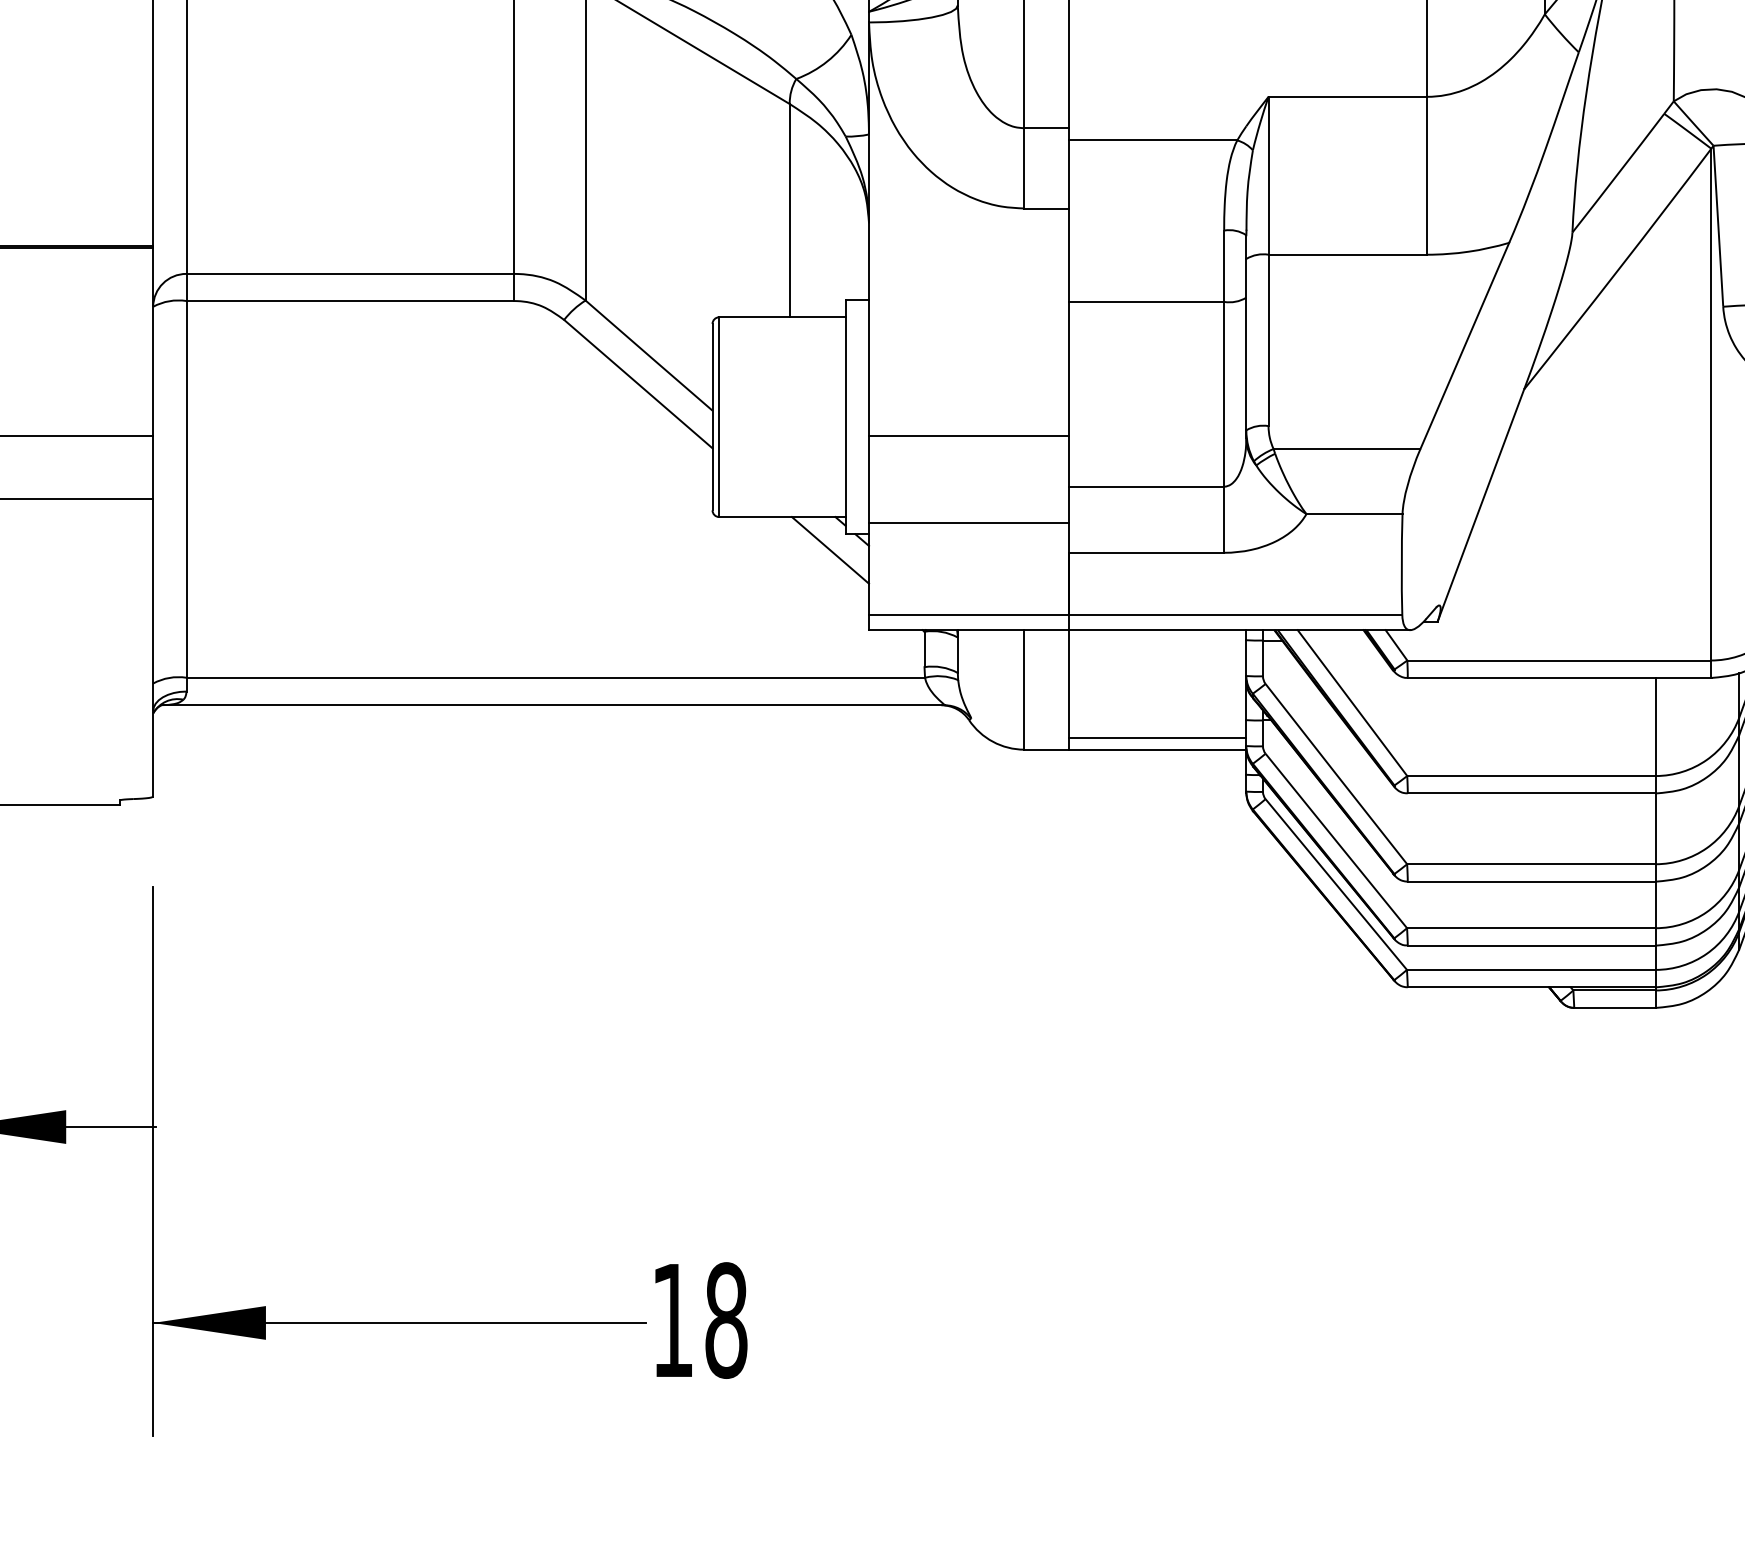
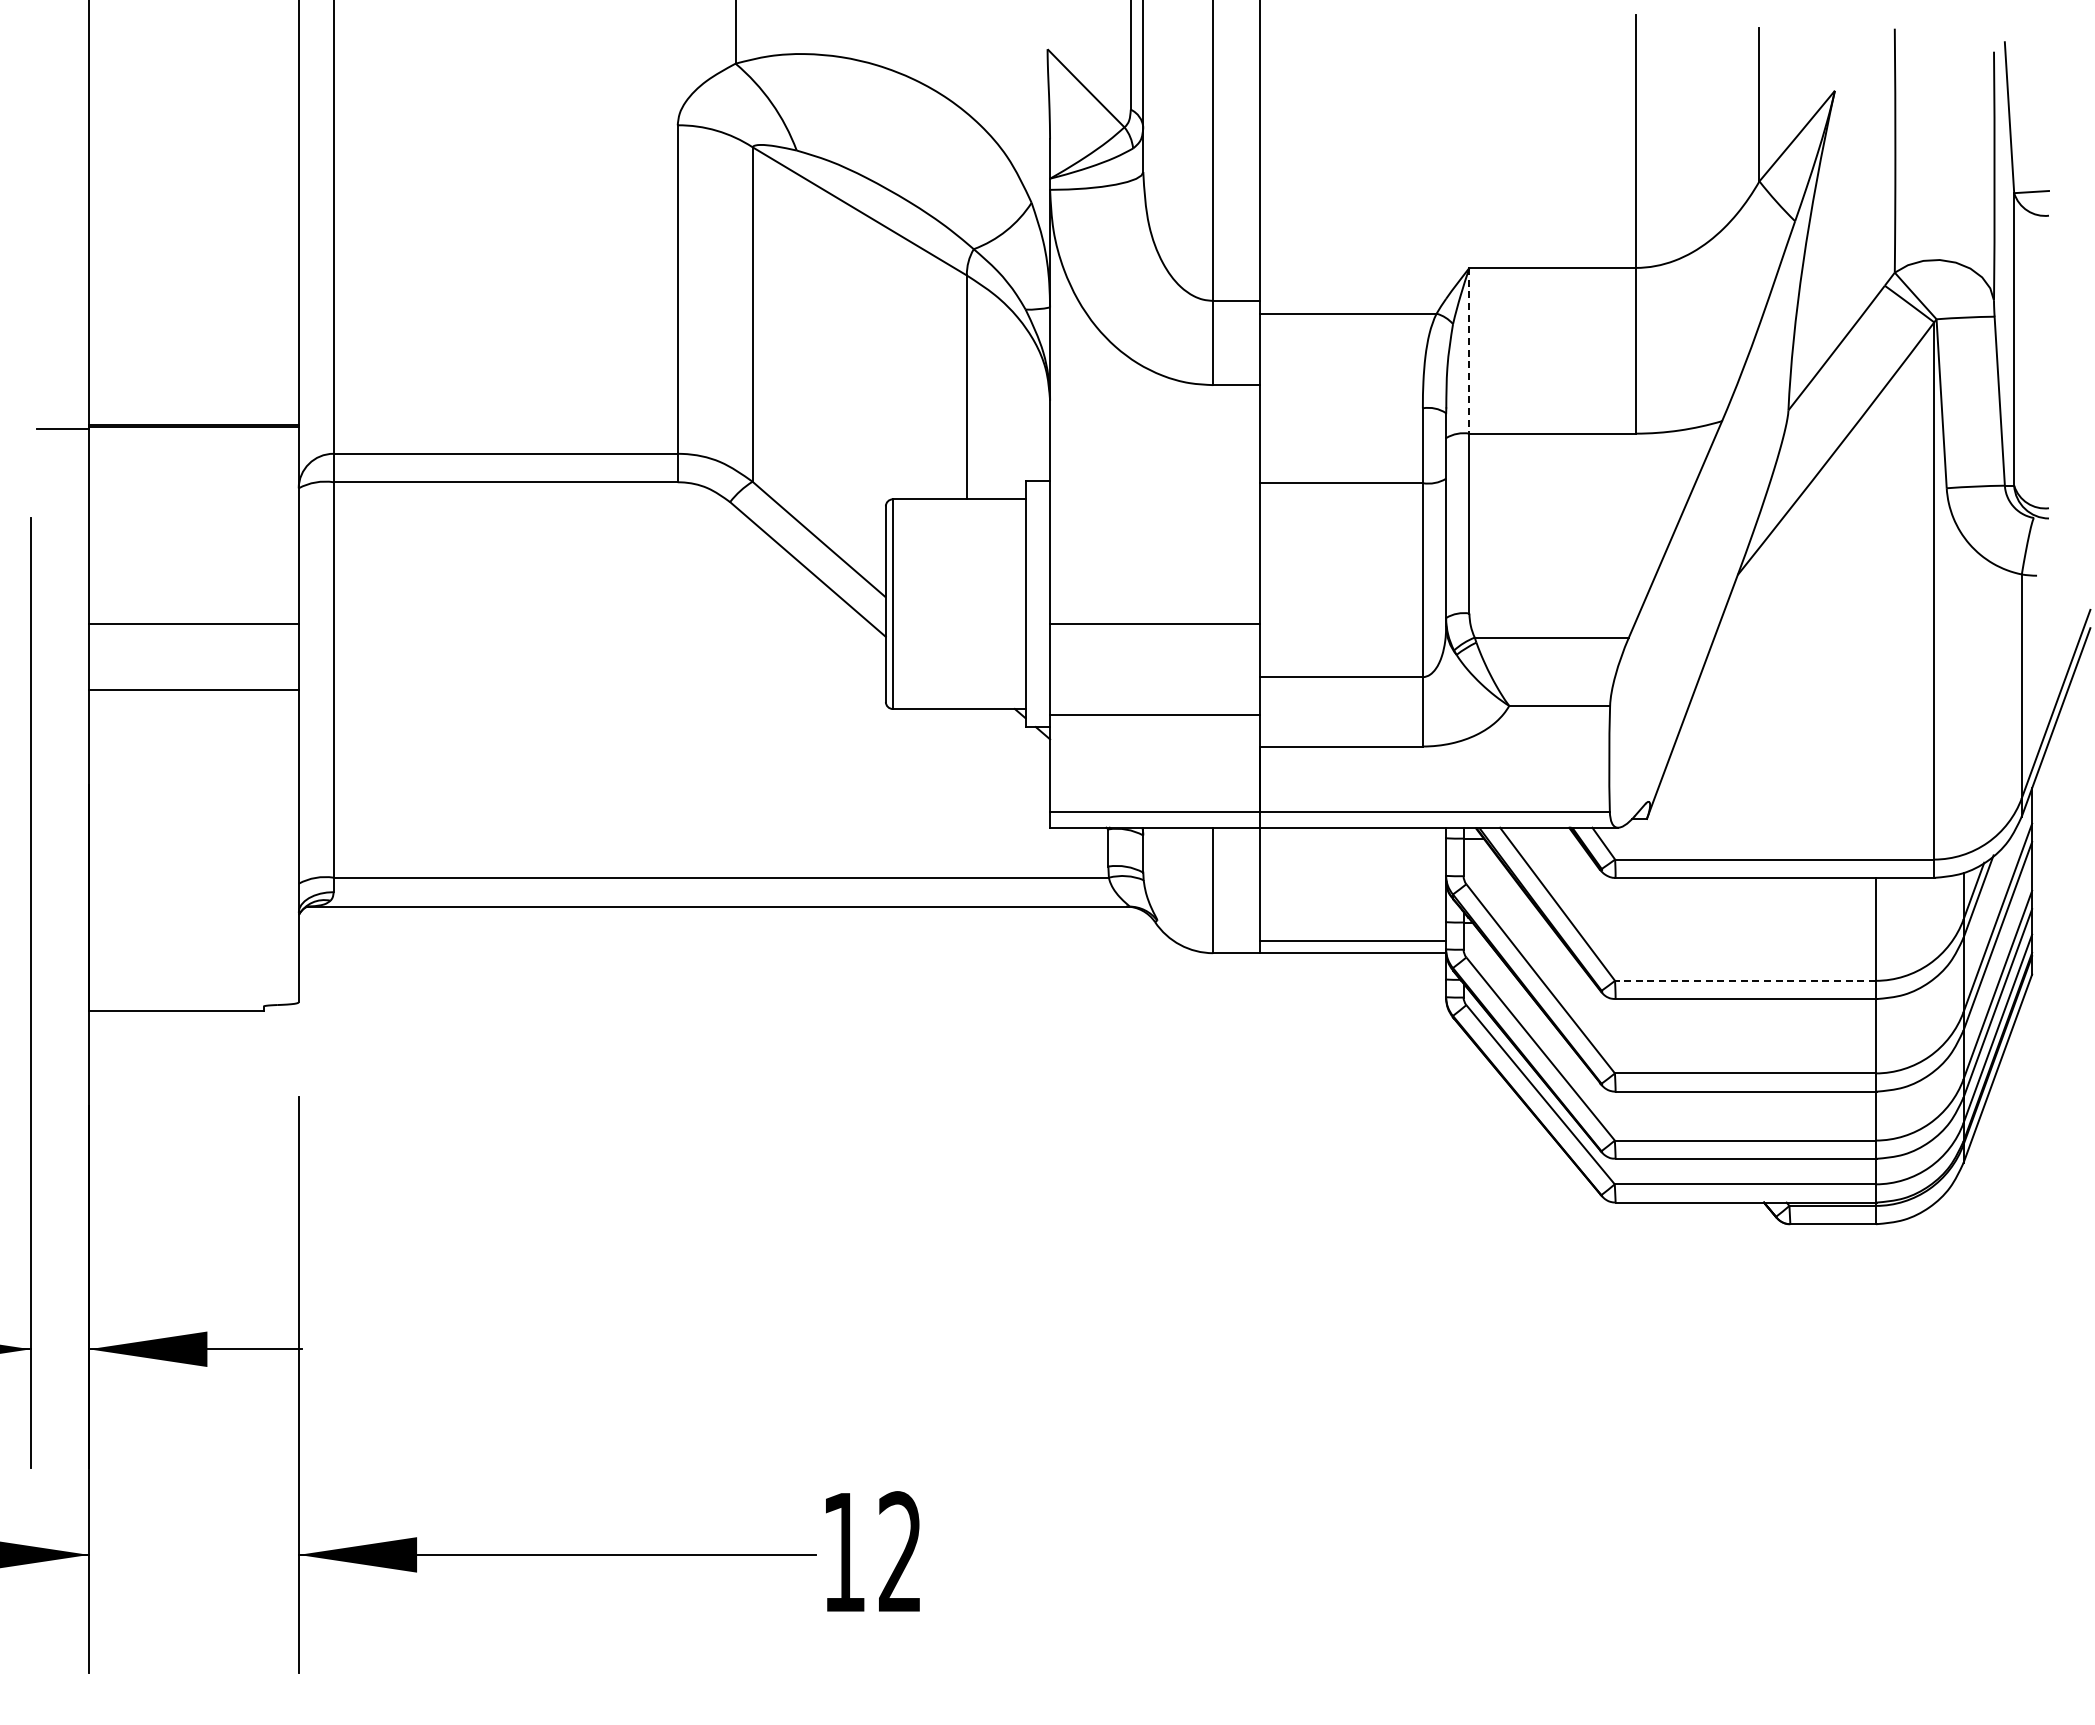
line: (1268, 175) -> (1469, 350), solid -> dashed
line: (830, 550) -> (1009, 744), removed
line: (1531, 775) -> (1745, 980), solid -> dashed
text: (726, 1320) -> (900, 1552), 18 -> 12

